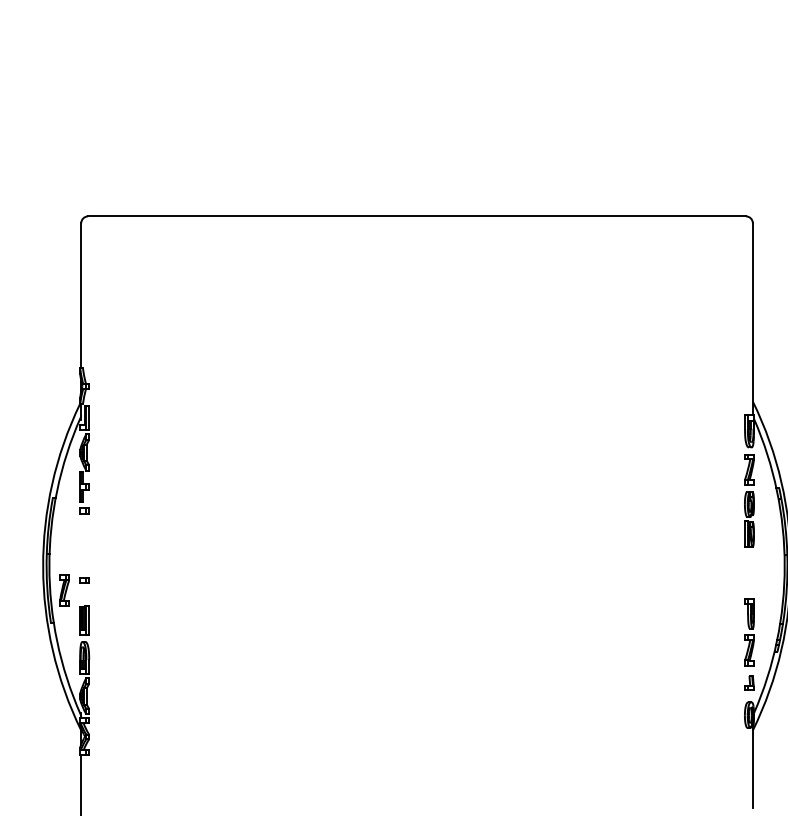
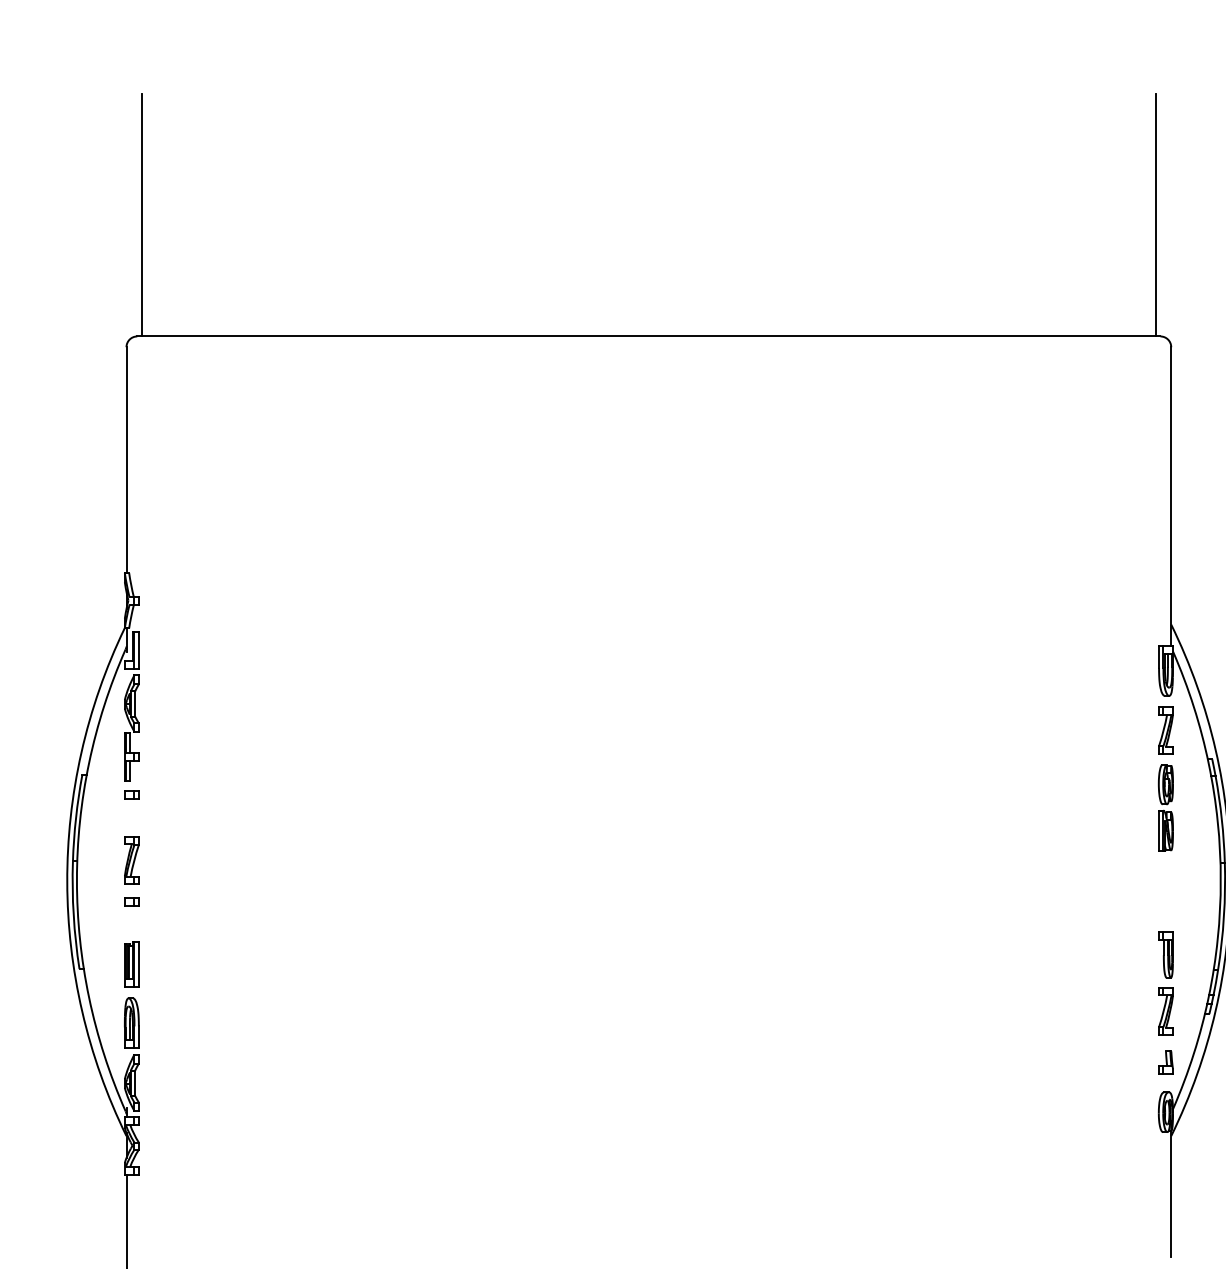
line: (90, 138) -> (140, 215), added
line: (743, 138) -> (1156, 215), added
part: (64, 590) -> (131, 860), moved

